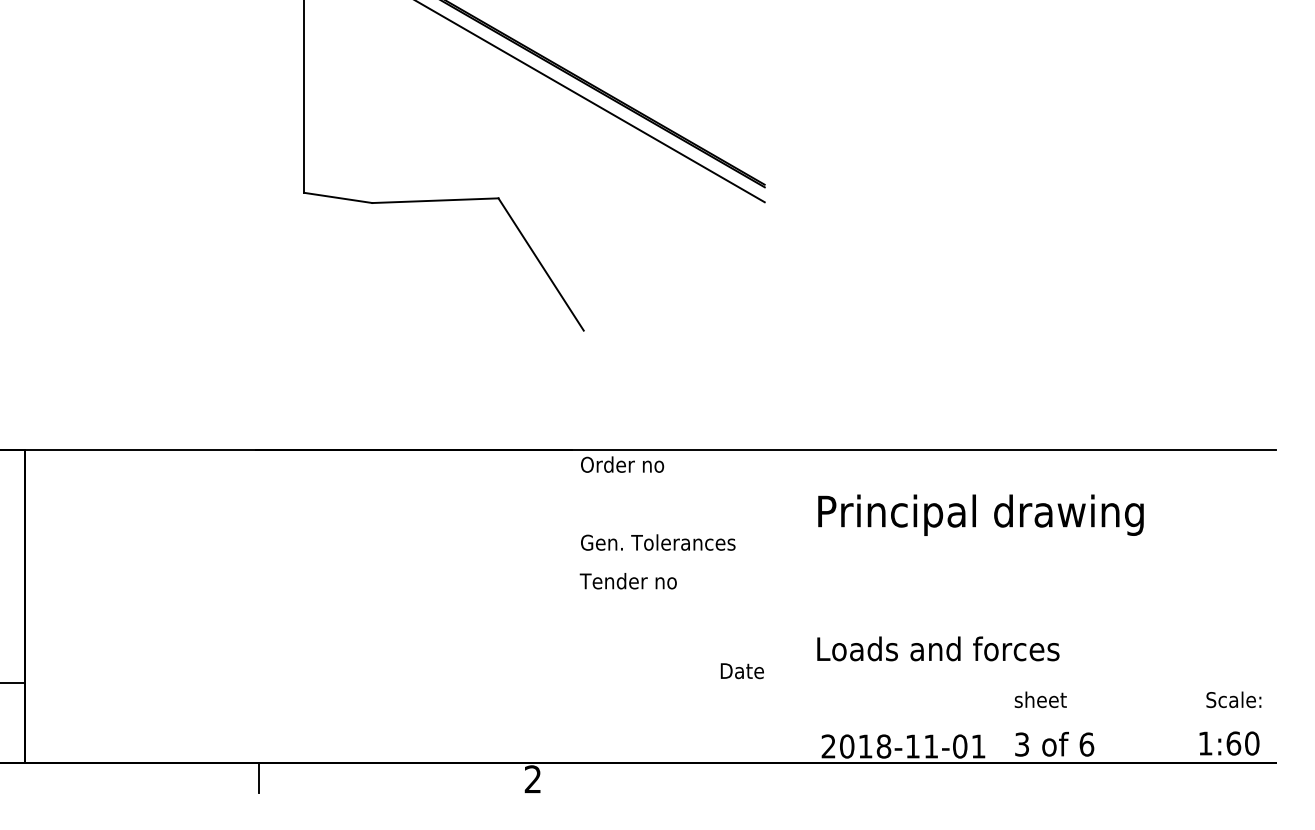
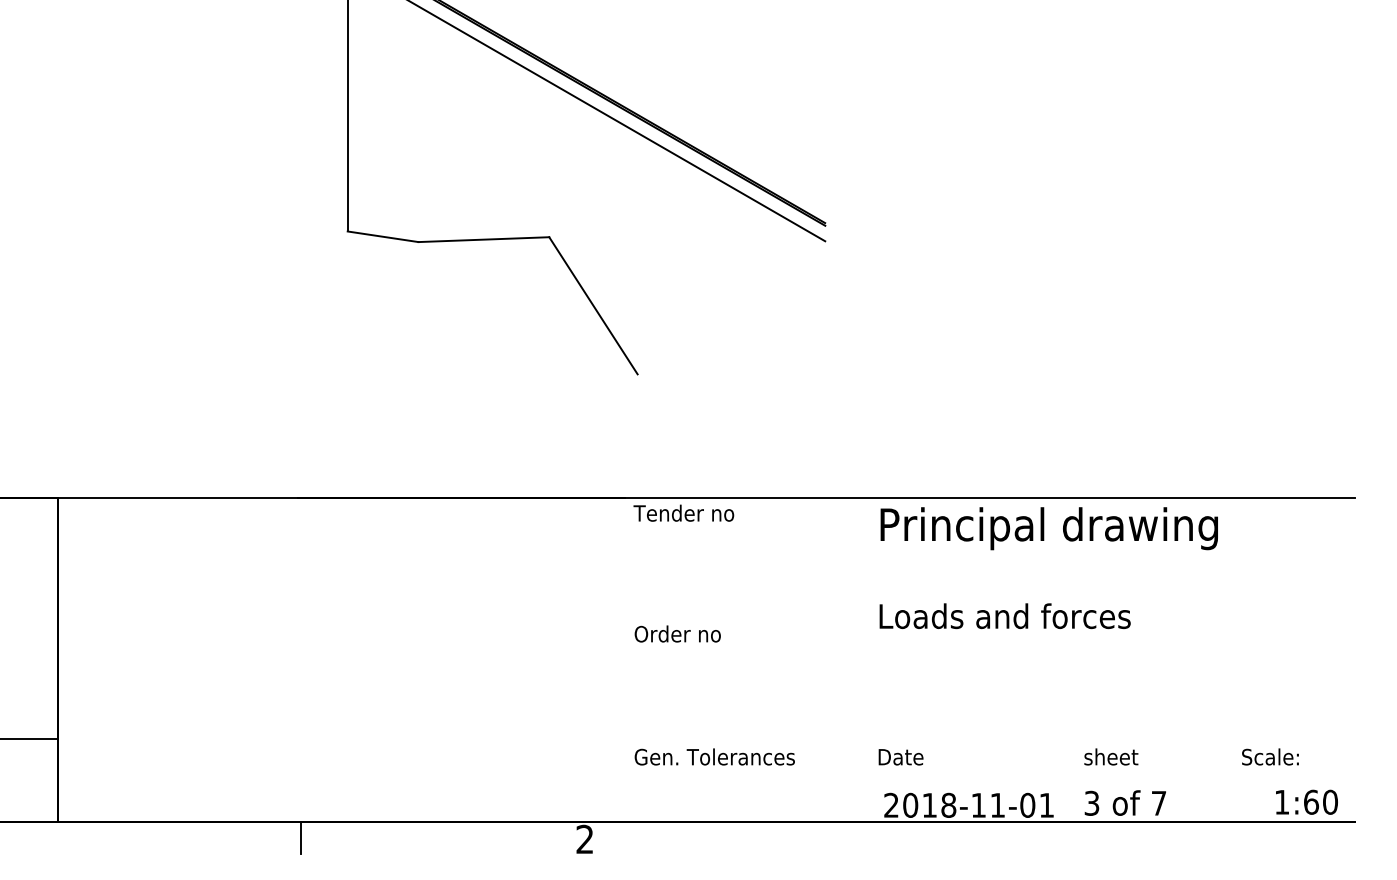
text: (628, 463) -> (683, 512), Order no -> Tender no
text: (980, 515) -> (1048, 528), moved
text: (657, 542) -> (714, 756), moved
text: (628, 580) -> (683, 633), Tender no -> Order no
text: (937, 649) -> (1004, 616), moved
text: (741, 671) -> (900, 757), moved
text: (1233, 699) -> (1270, 756), moved
text: (1086, 743) -> (1158, 802), 6 -> 7

